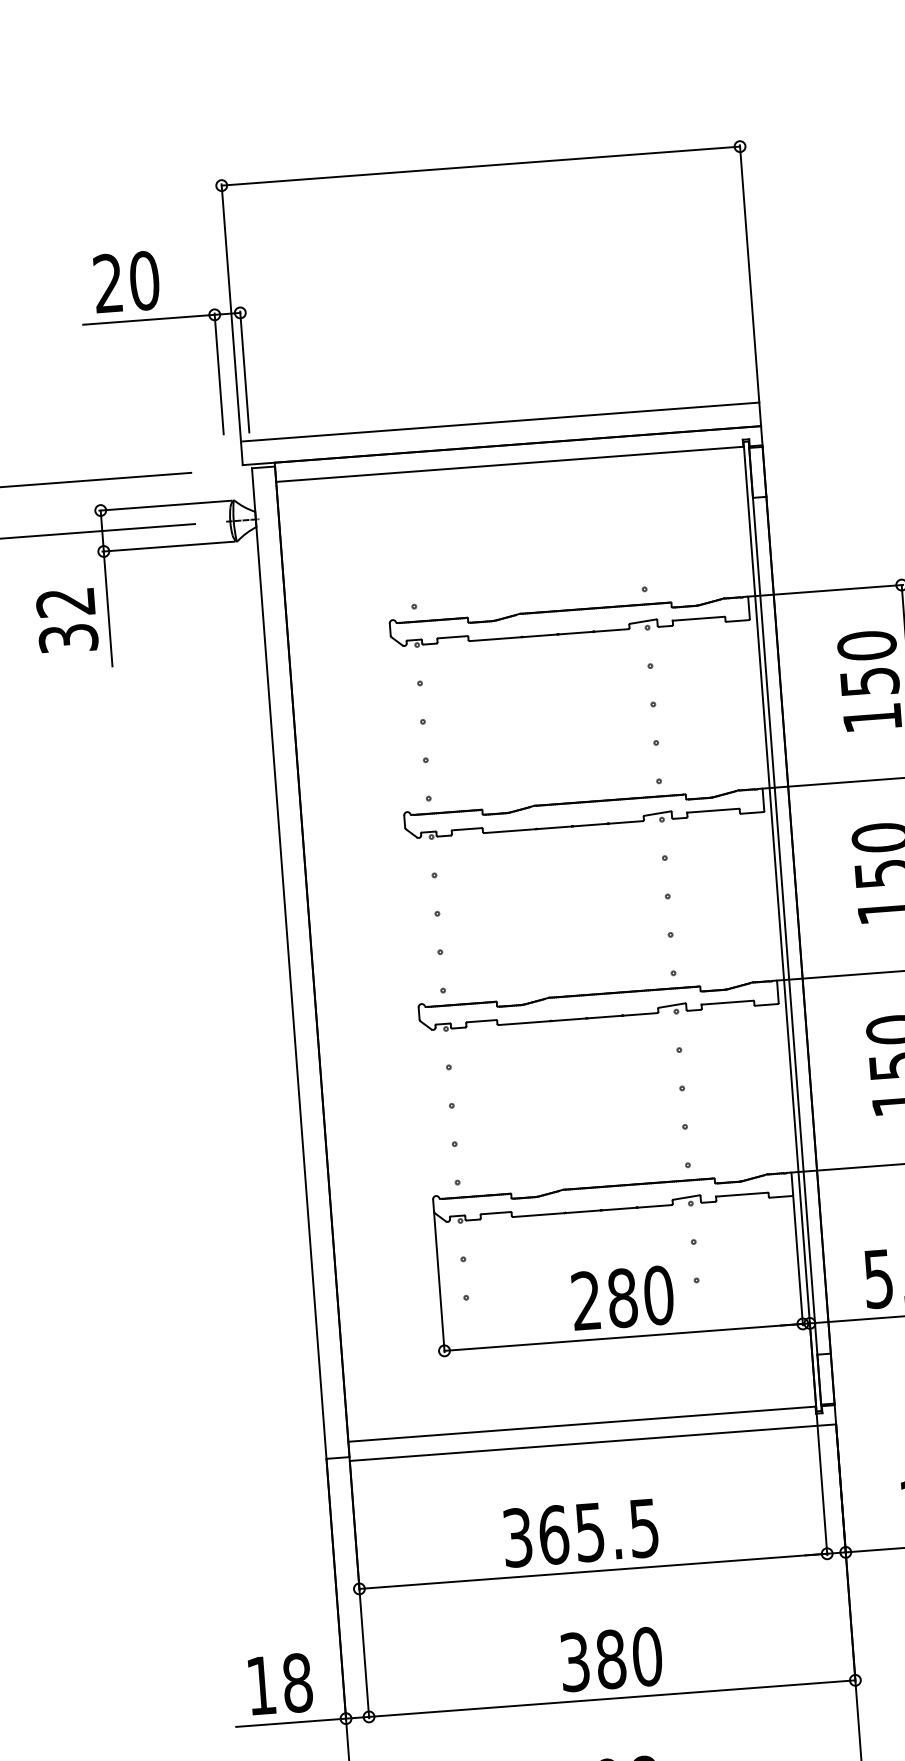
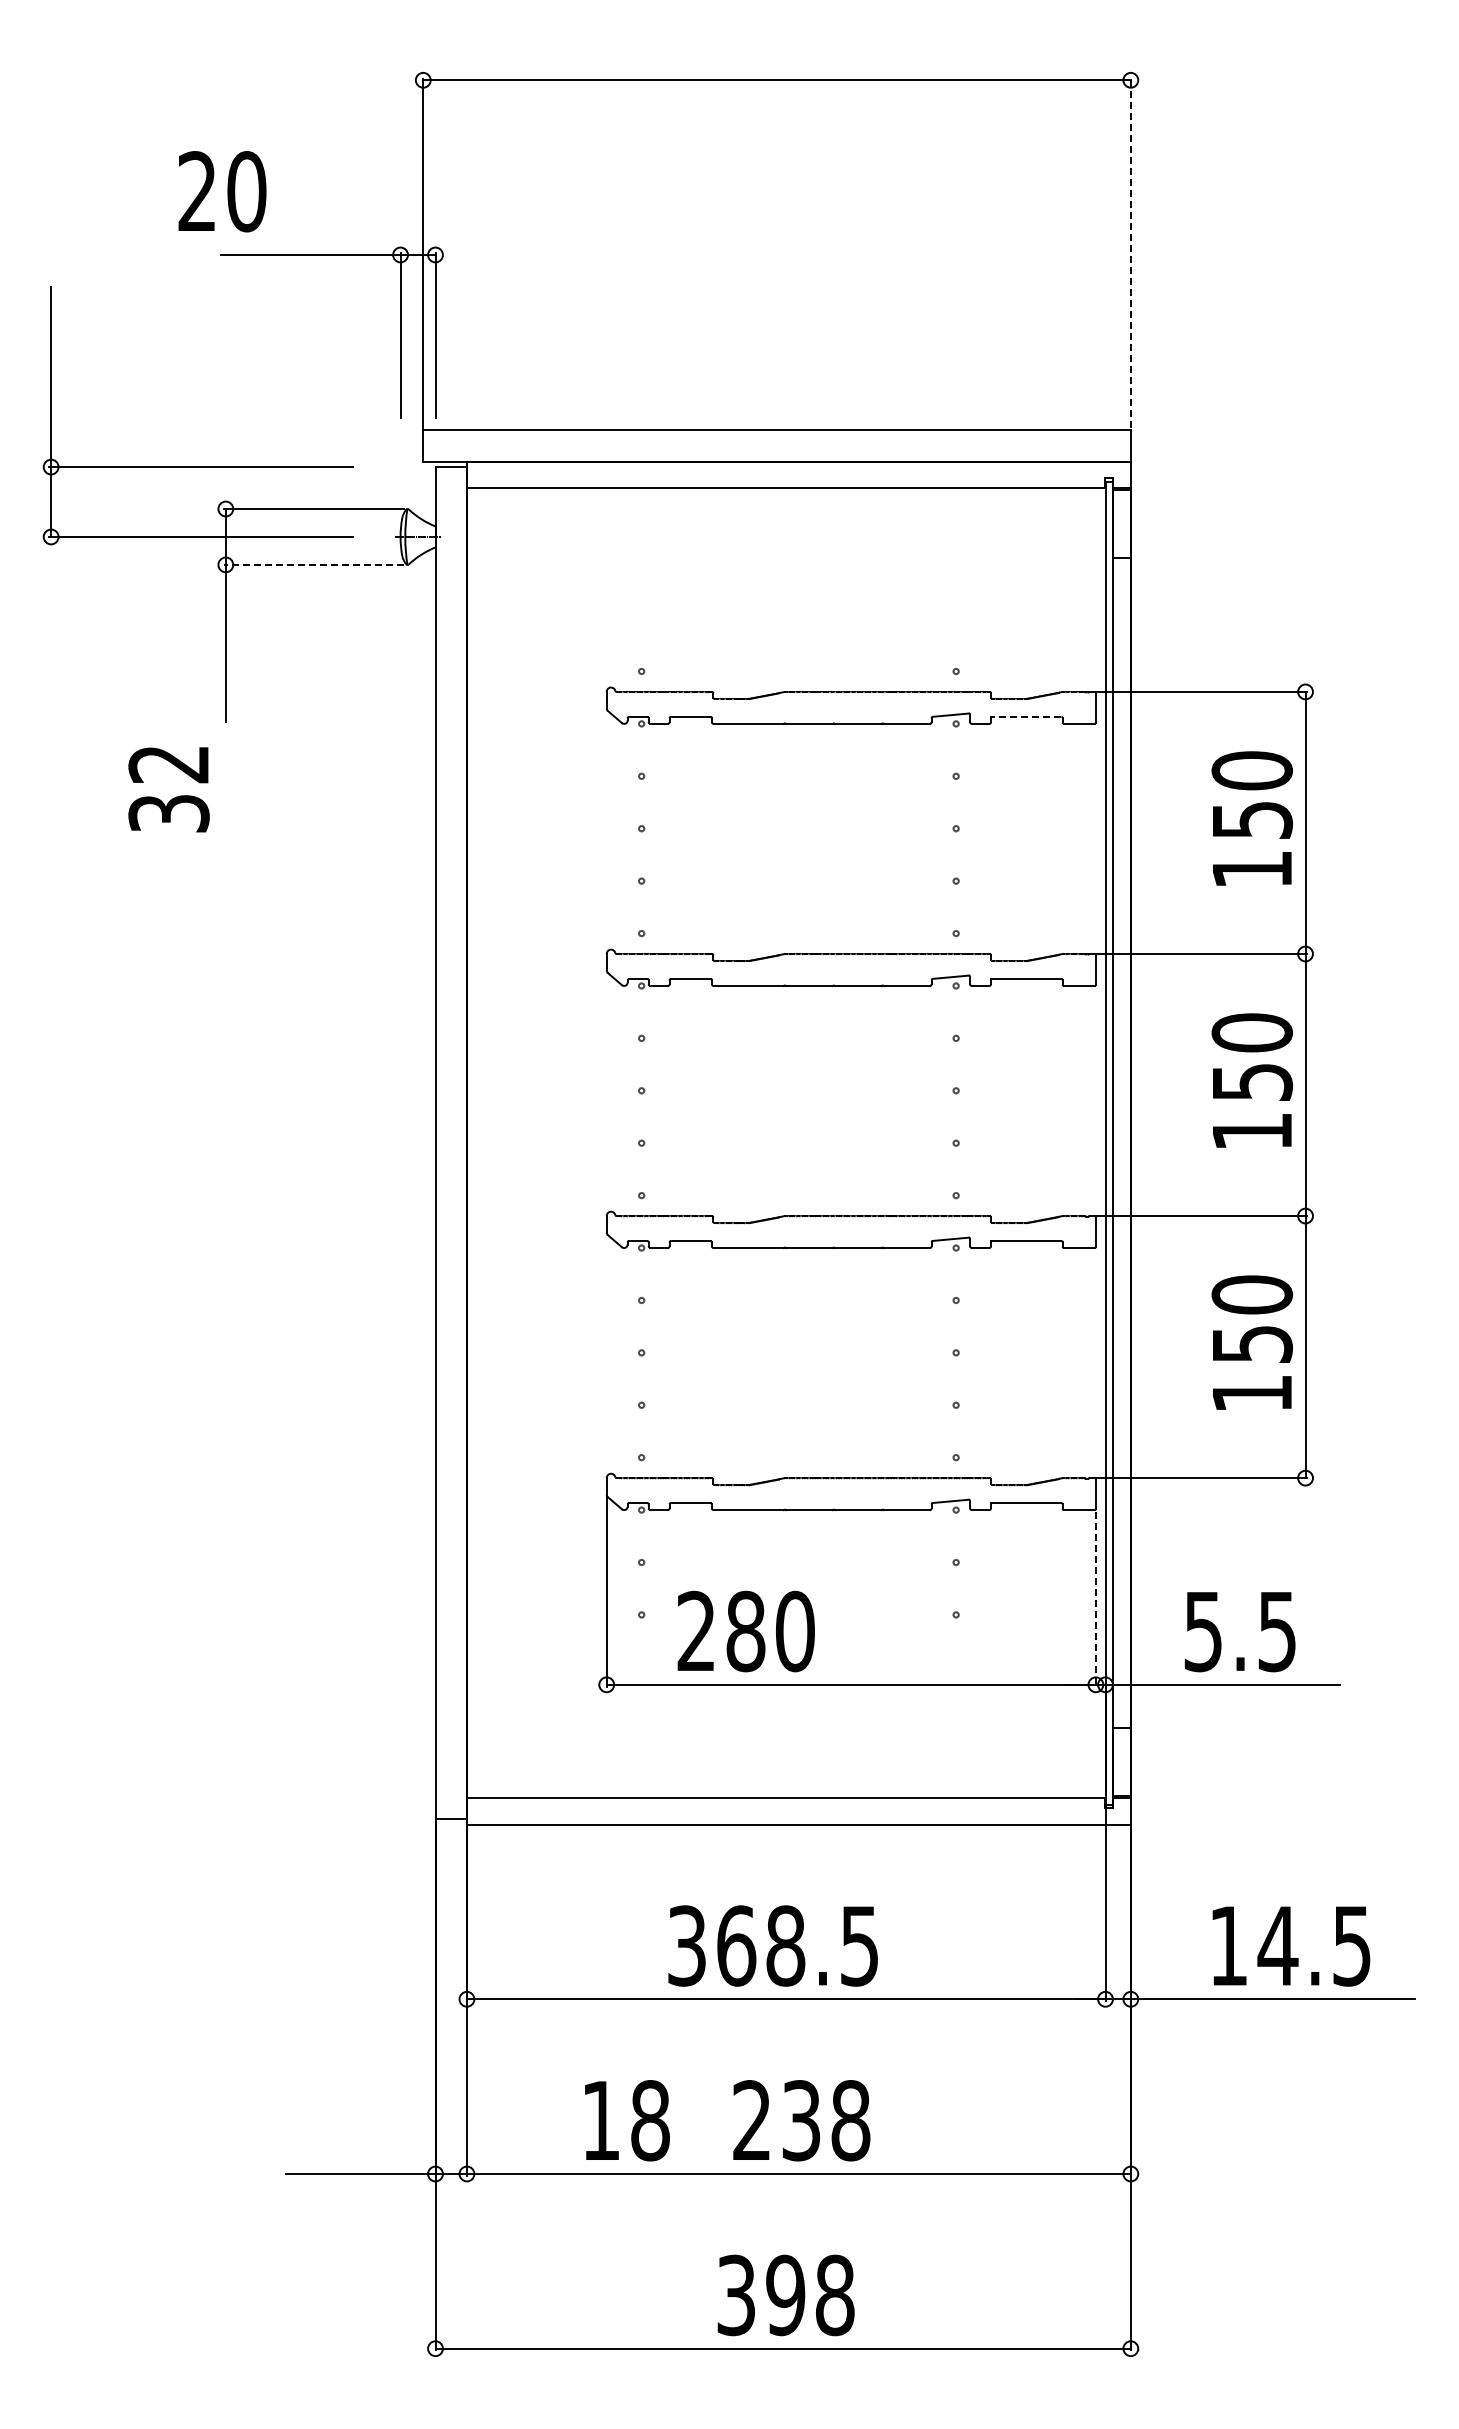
line: (749, 273) -> (1130, 253), solid -> dashed
text: (126, 282) -> (222, 191), moved
line: (168, 546) -> (313, 564), solid -> dashed
line: (697, 618) -> (1025, 716), solid -> dashed
text: (66, 621) -> (168, 789), moved
line: (797, 1261) -> (1095, 1599), solid -> dashed
text: (622, 1298) -> (745, 1631), moved
text: (589, 1531) -> (785, 1945), 365.5 -> 368.5
text: (611, 1659) -> (801, 2120), 380 -> 238
text: (280, 1684) -> (627, 2120), moved

